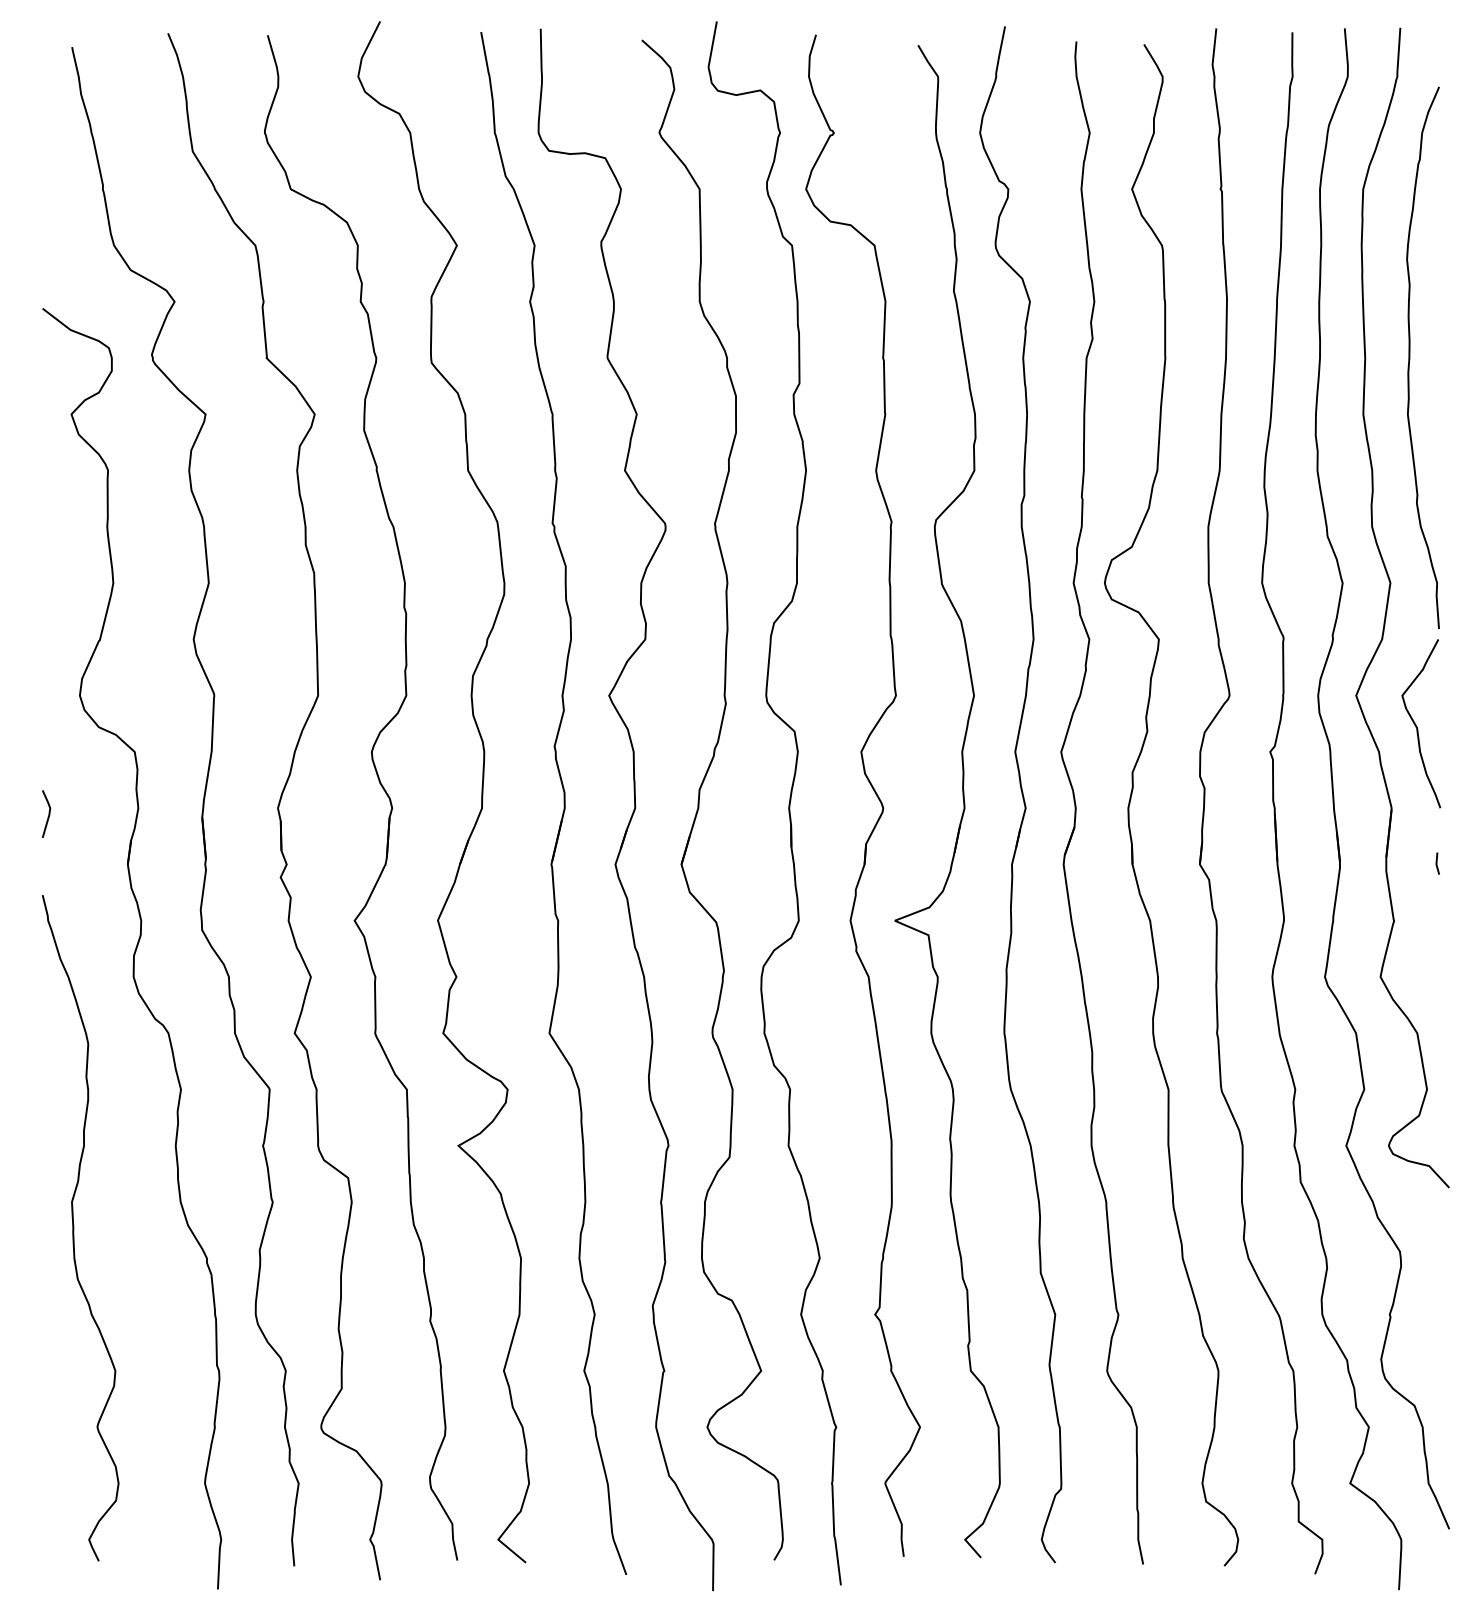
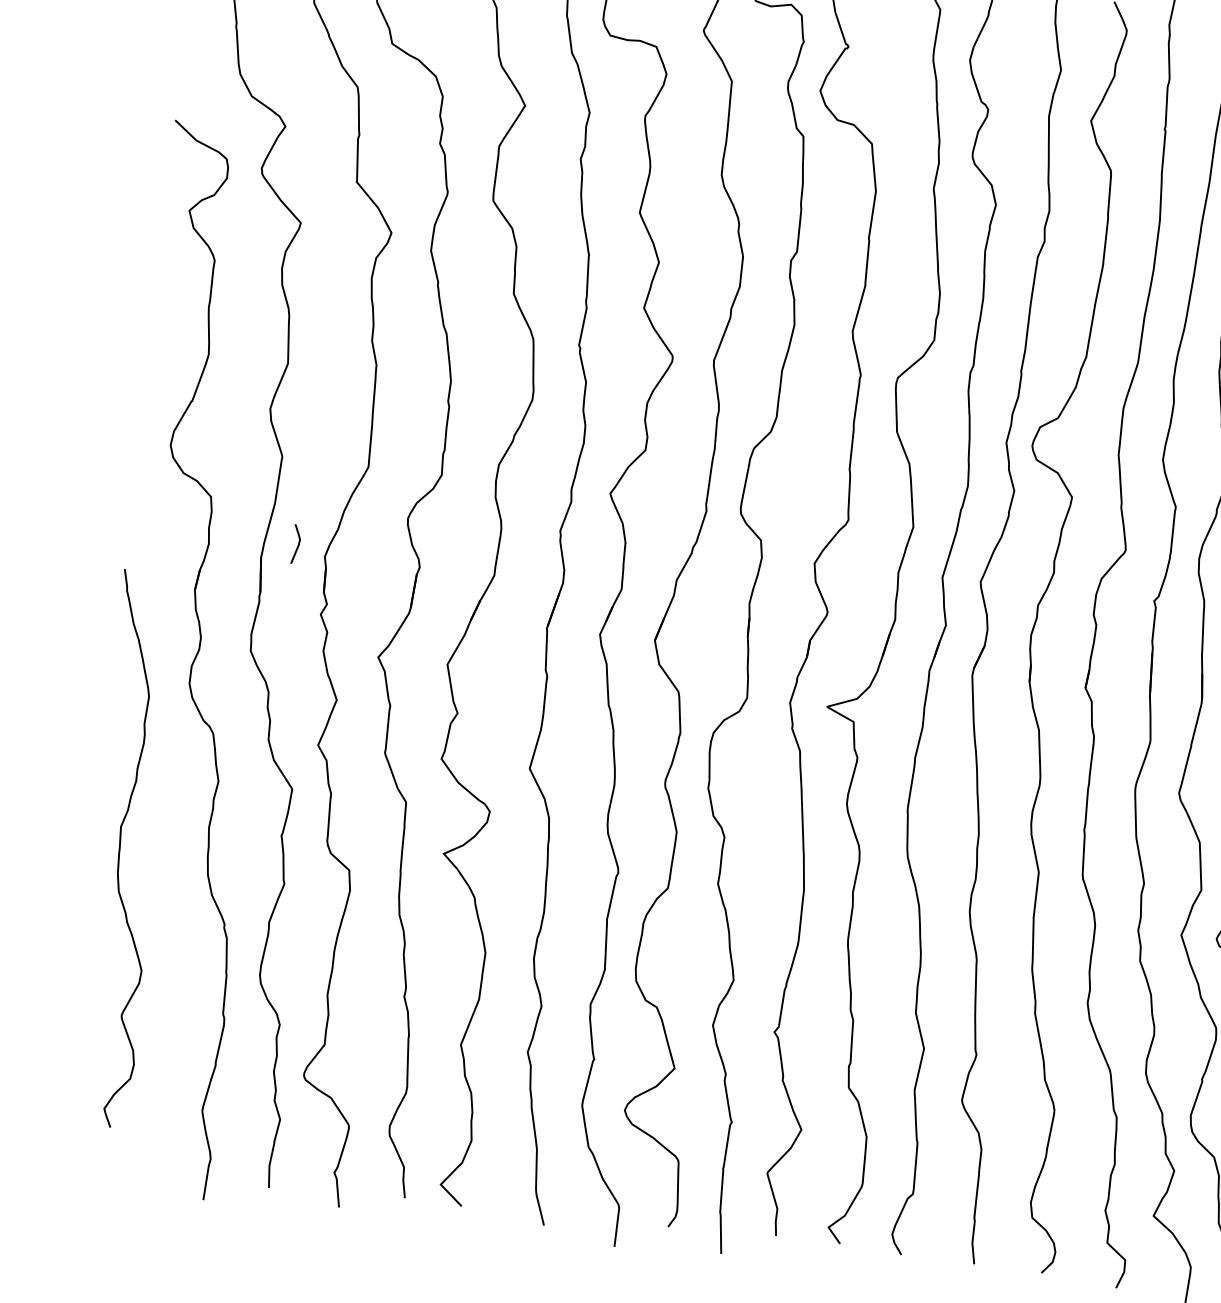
line: (48, 813) -> (298, 543), moved
curve: (74, 1228) -> (120, 848), moved

